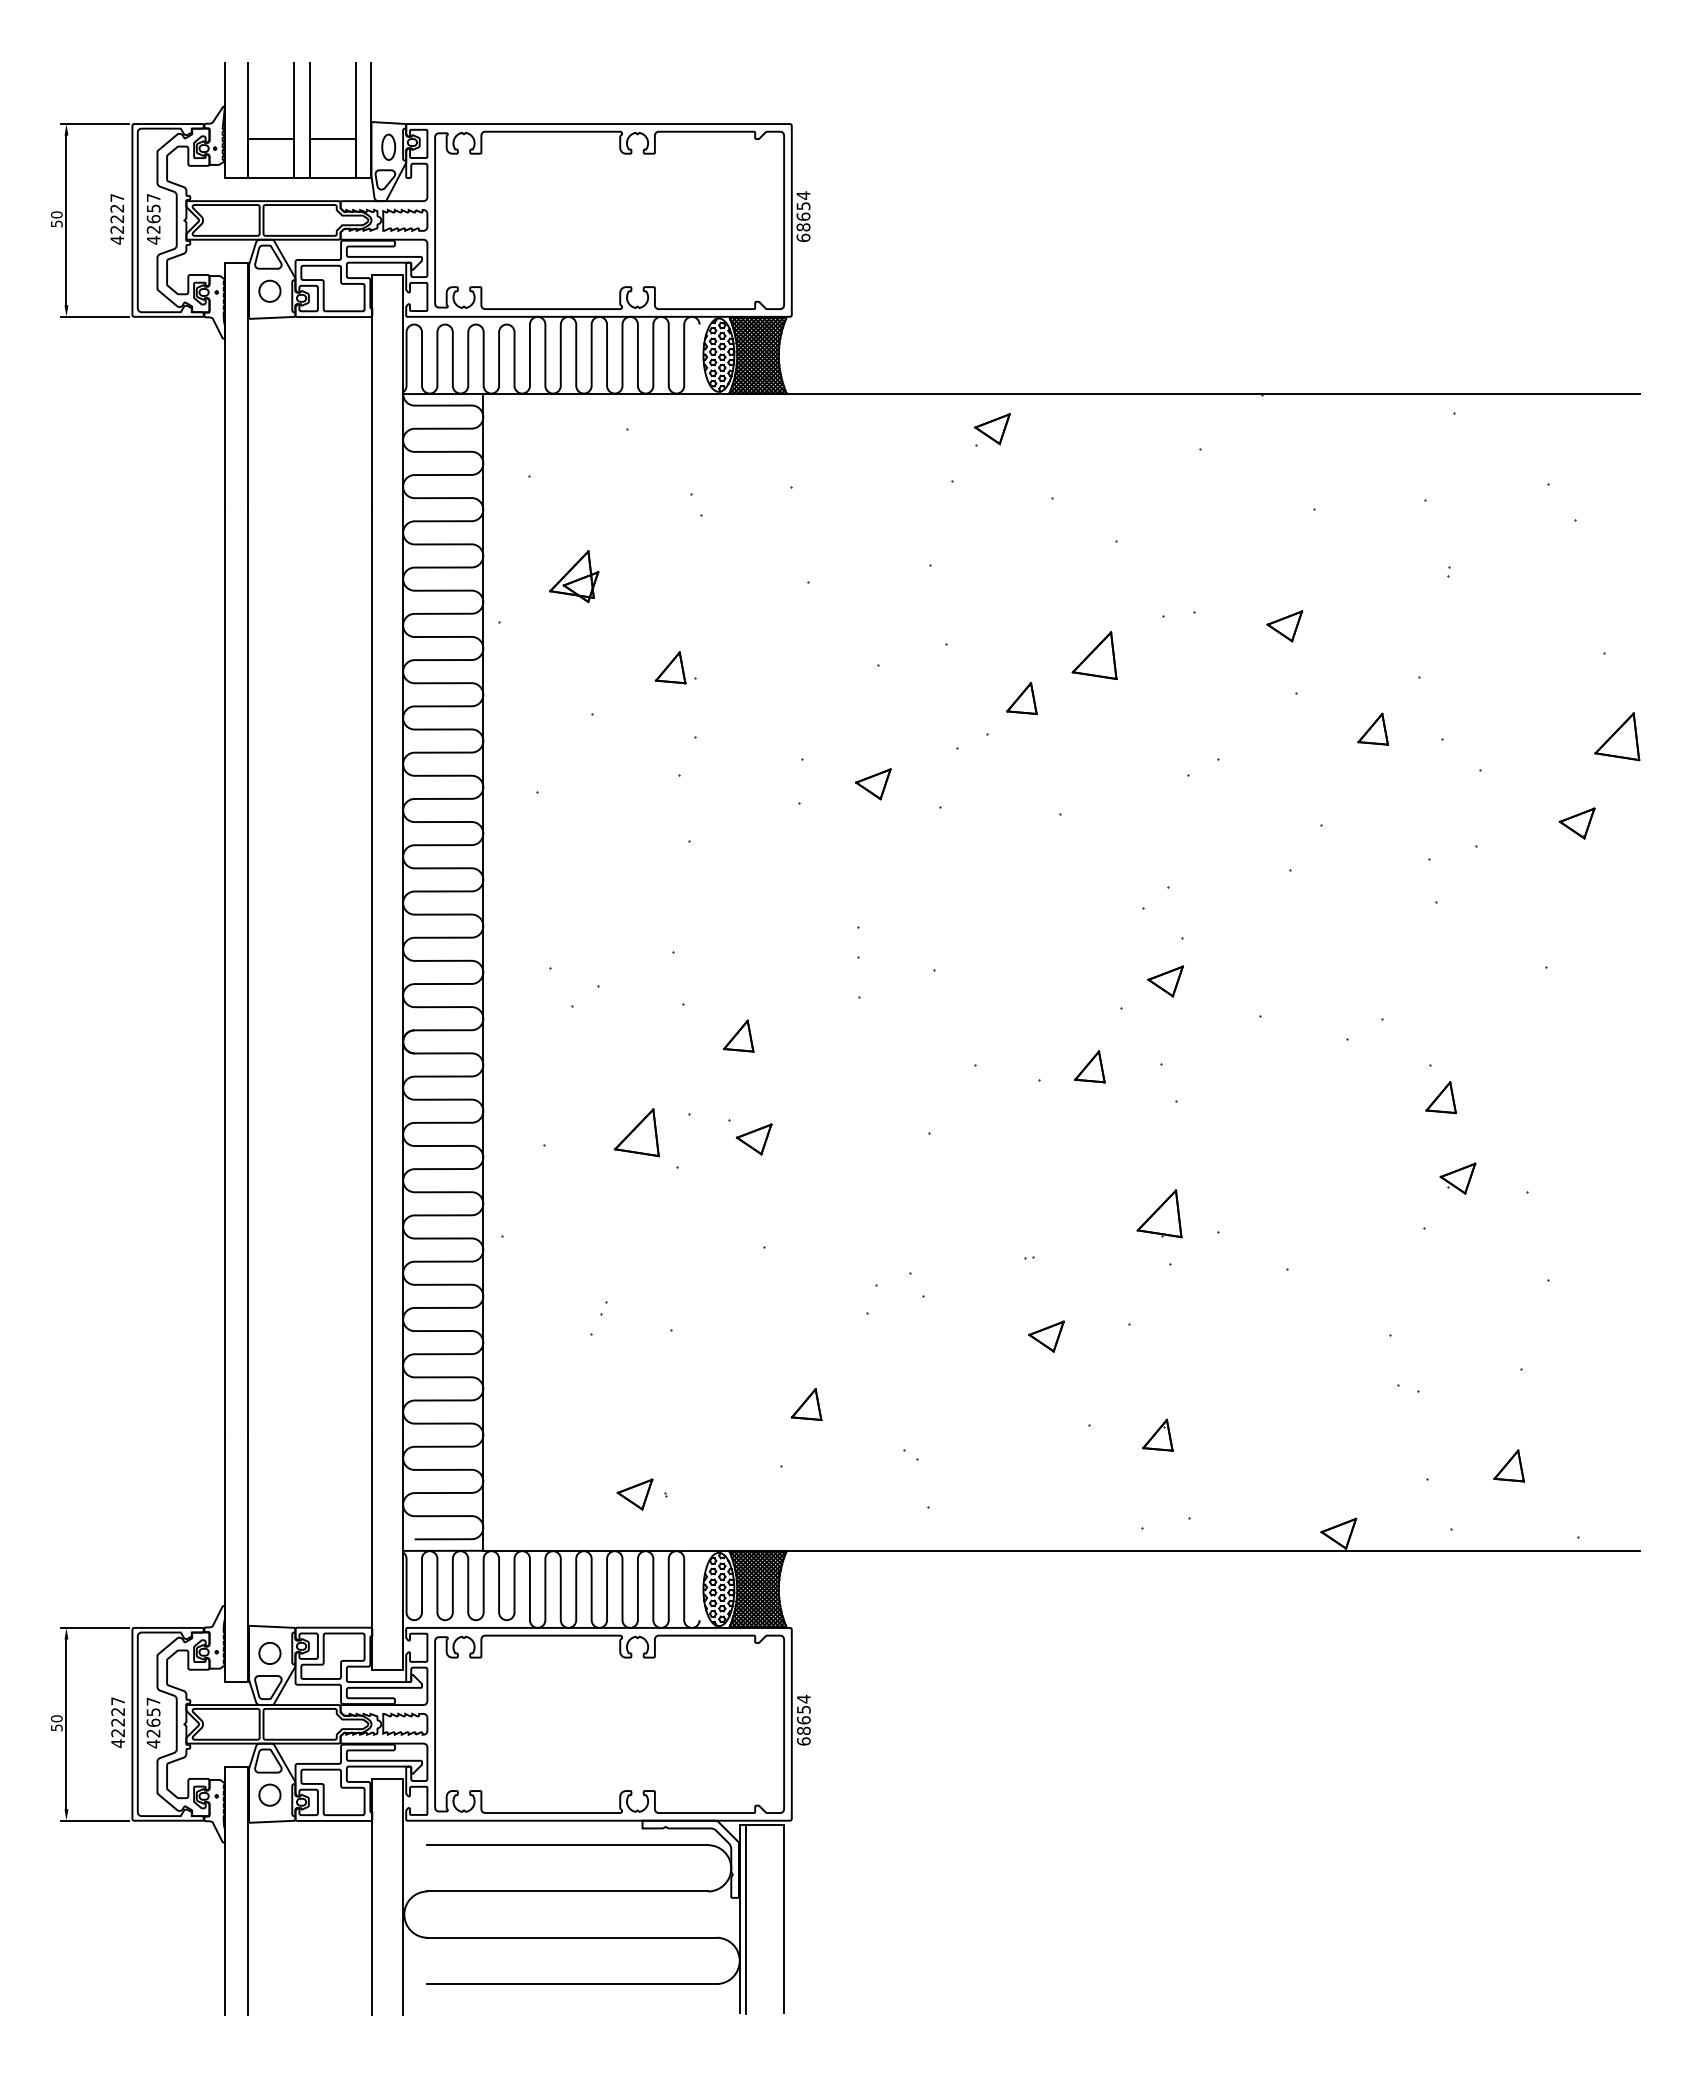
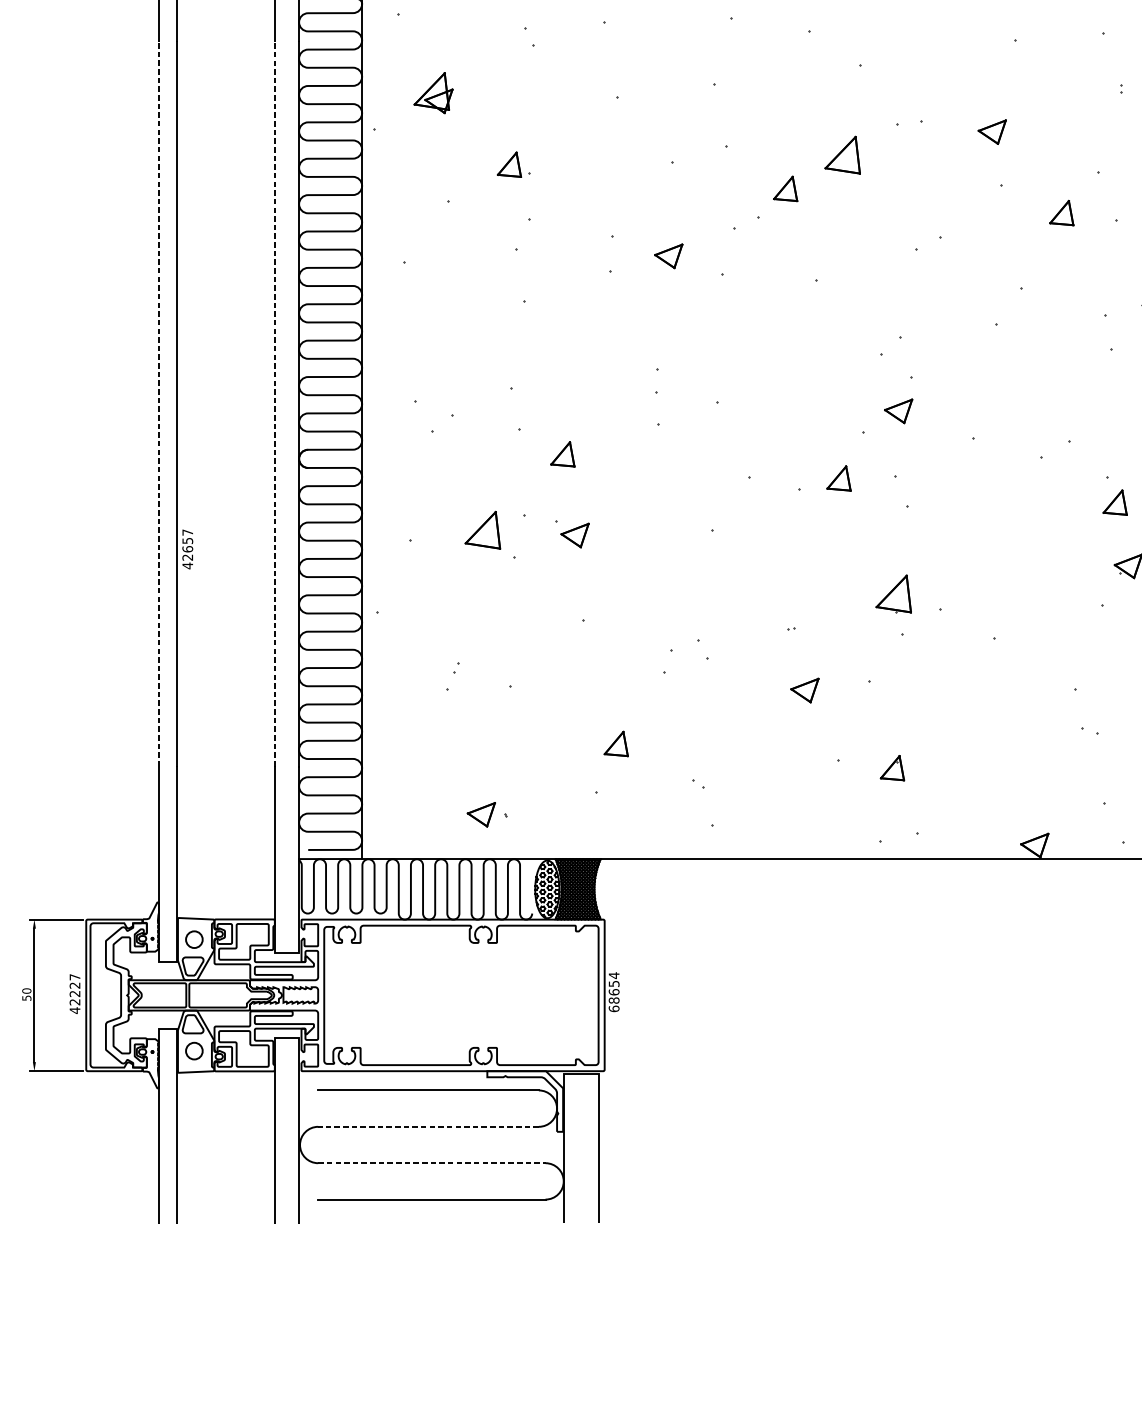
line: (224, 972) -> (158, 404), solid -> dashed
line: (372, 972) -> (275, 404), solid -> dashed
text: (153, 1722) -> (187, 548), moved
line: (567, 1891) -> (428, 1126), solid -> dashed
line: (745, 1918) -> (568, 1148), removed
line: (572, 1937) -> (432, 1163), solid -> dashed

